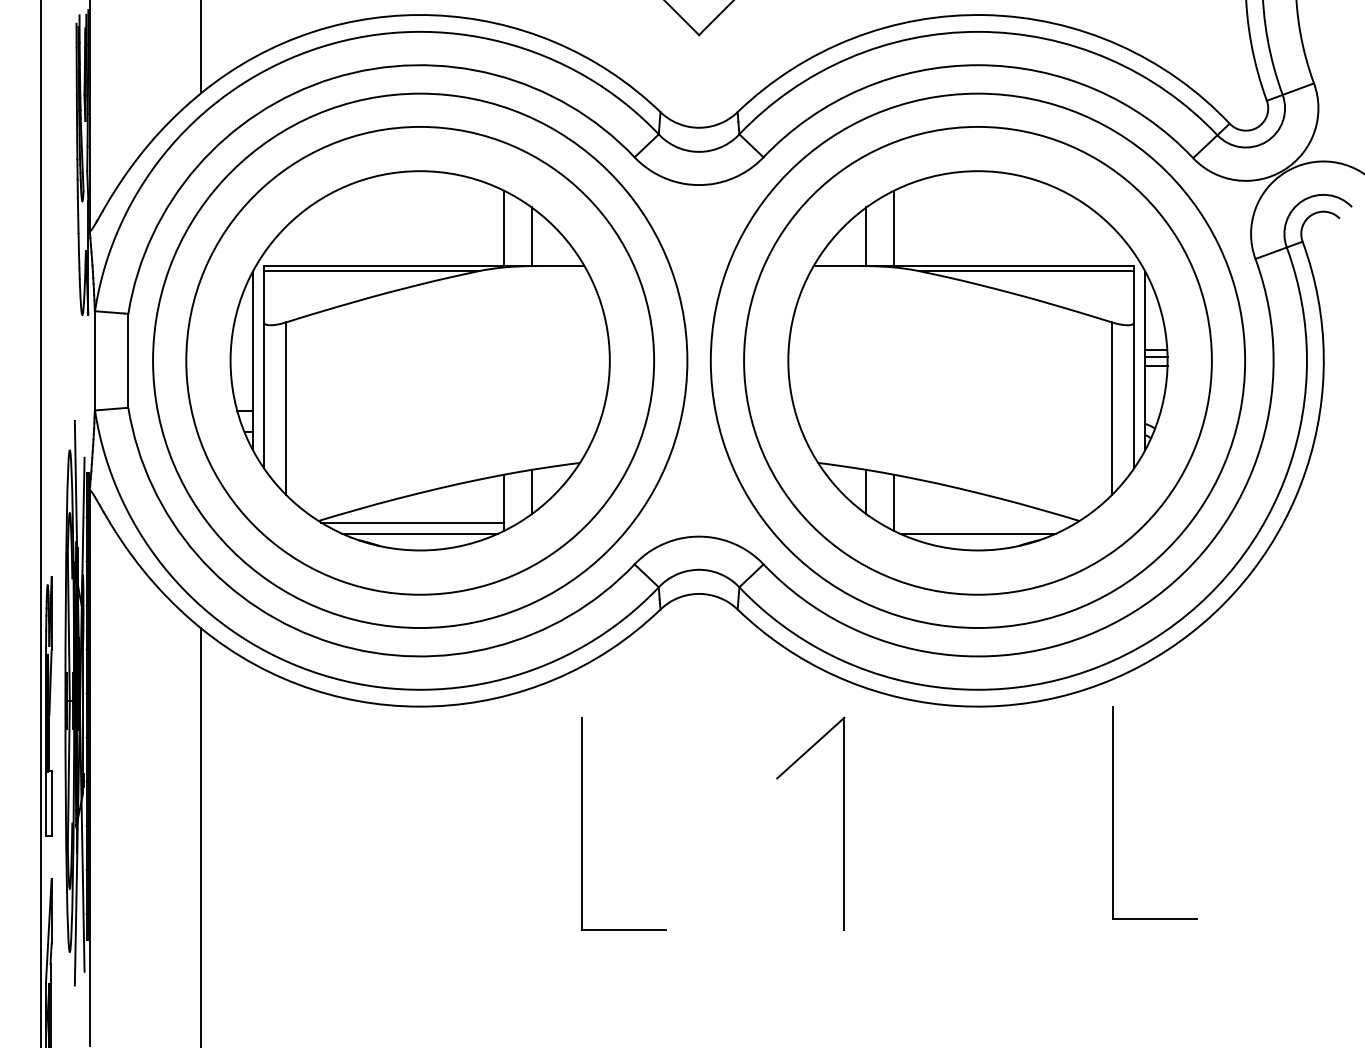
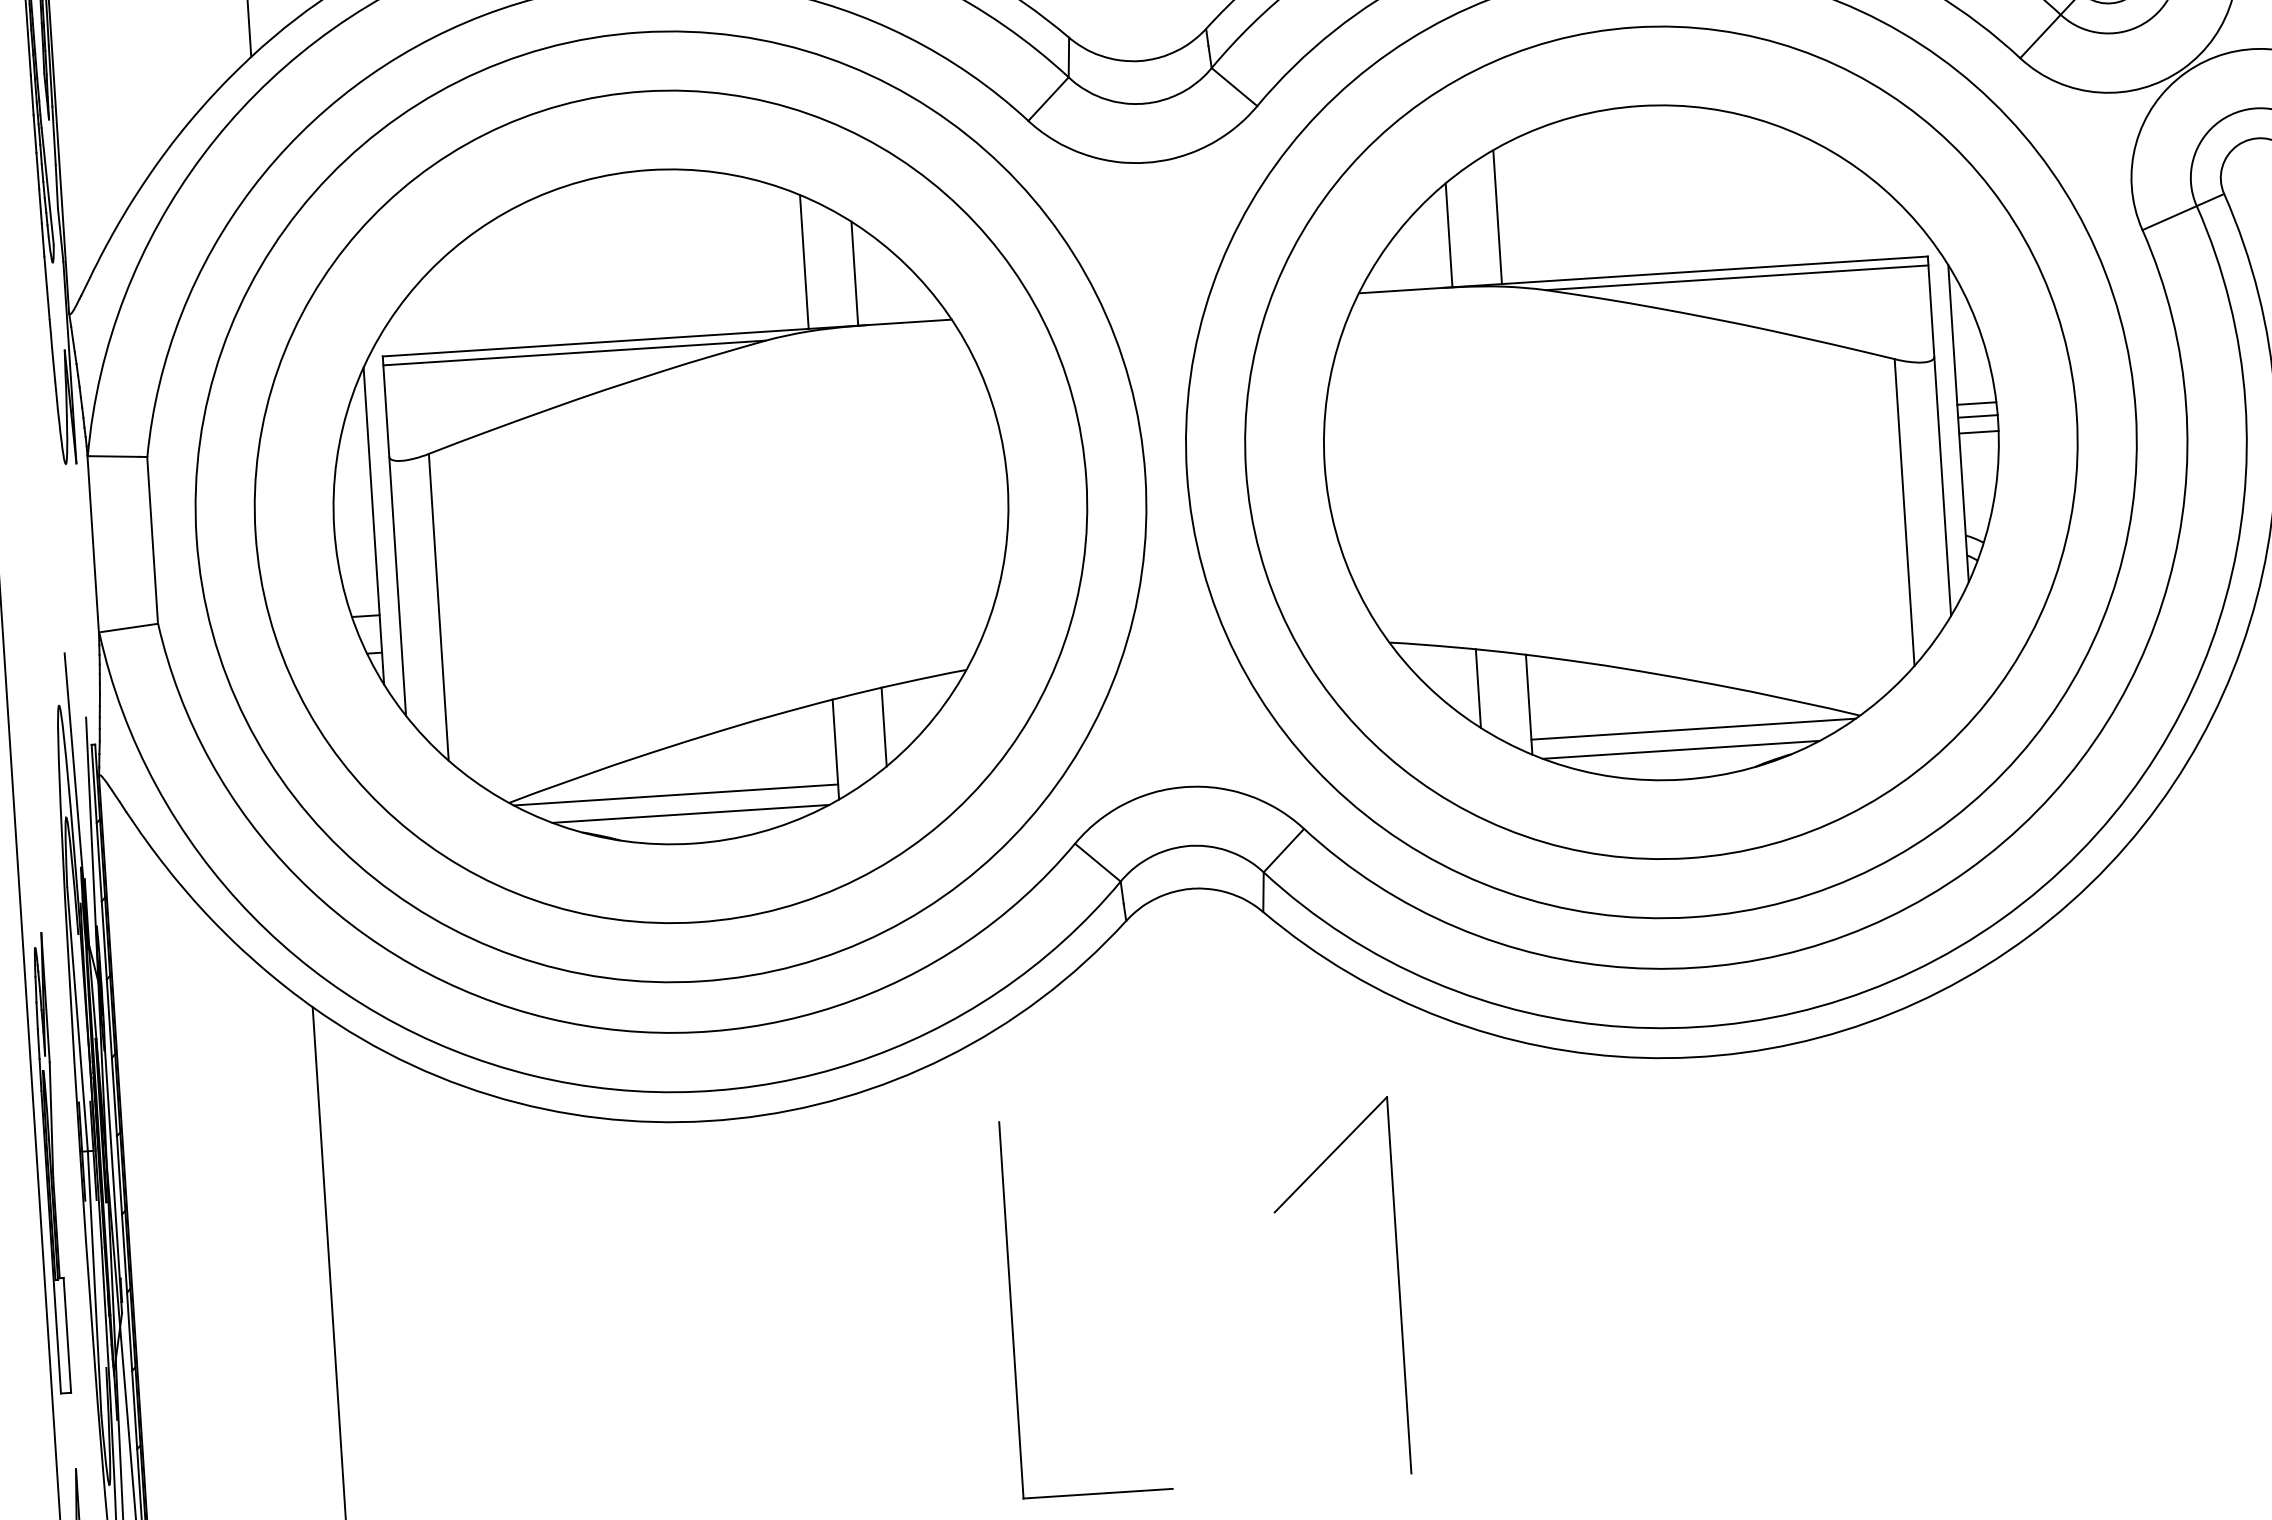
line: (985, 522) -> (1693, 729), added
part: (1113, 812) -> (1953, 1229), removed
part: (843, 823) -> (1397, 1284), moved

